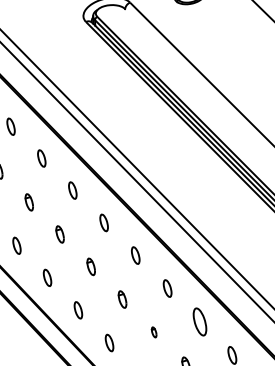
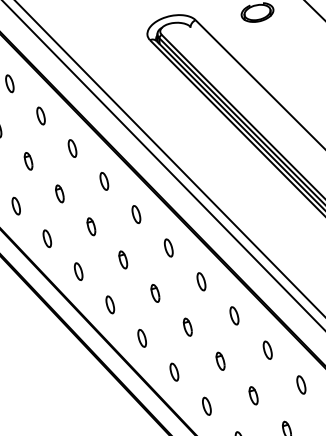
part: (199, 321) -> (267, 349), size x0.62
part: (154, 331) -> (220, 360), size x1.67

